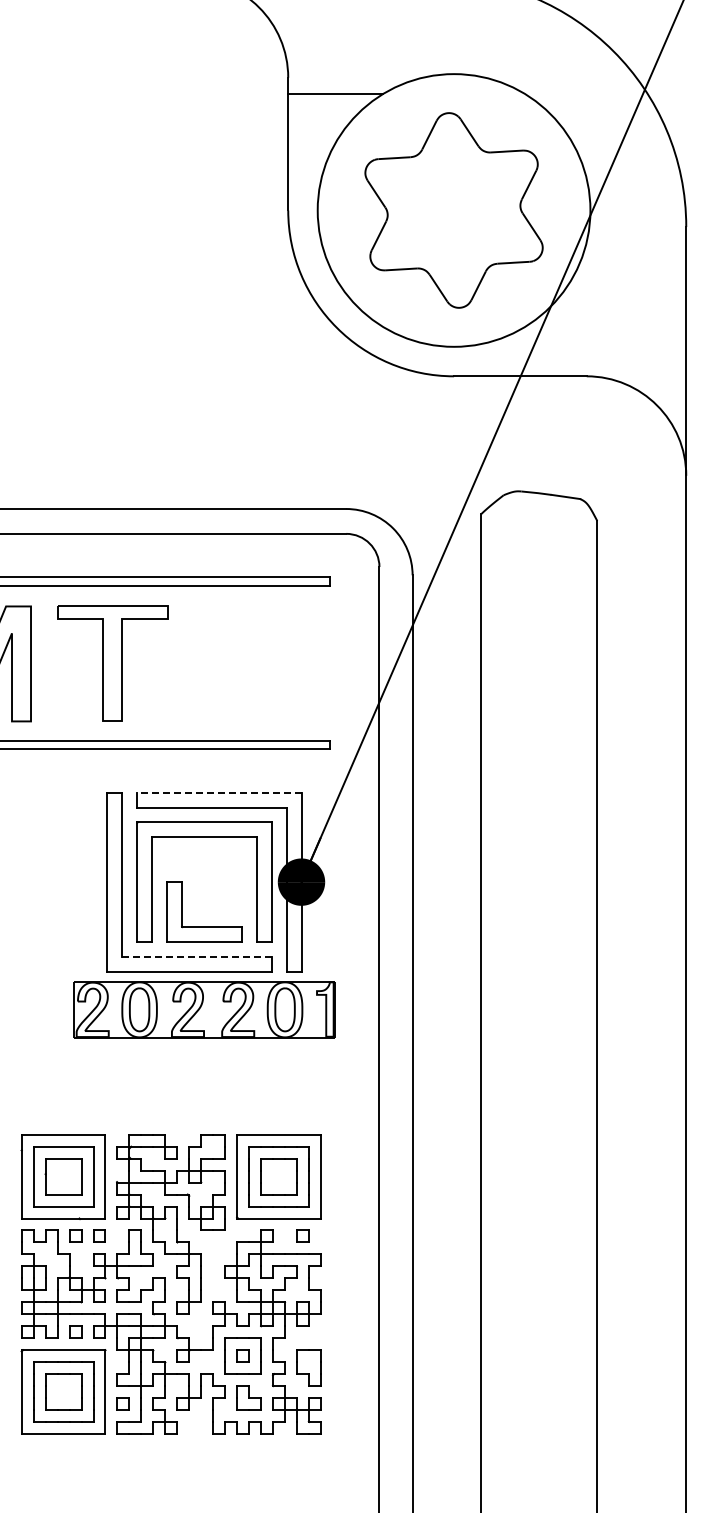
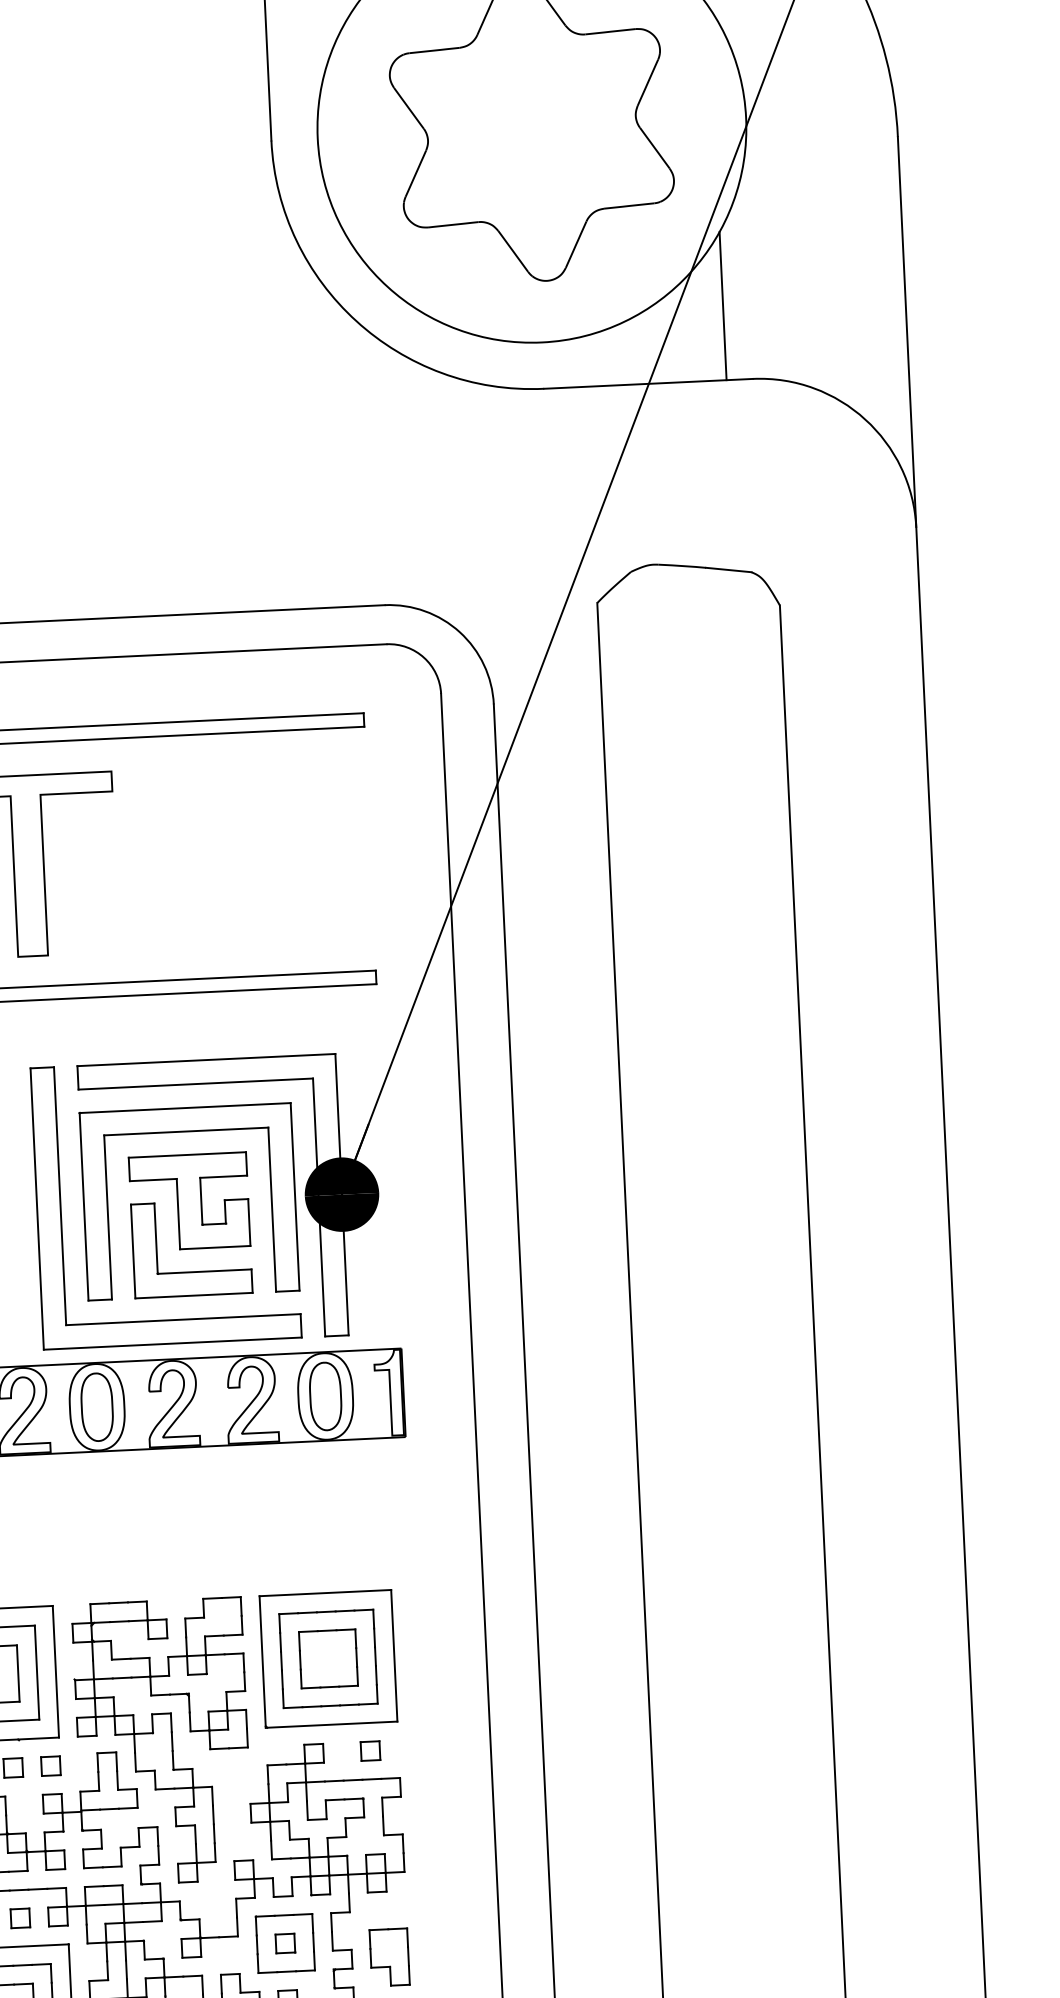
line: (570, 329) -> (723, 306), added
line: (218, 792) -> (204, 1059), dashed -> solid
part: (204, 881) -> (189, 1200), added
line: (197, 956) -> (184, 1319), dashed -> solid

